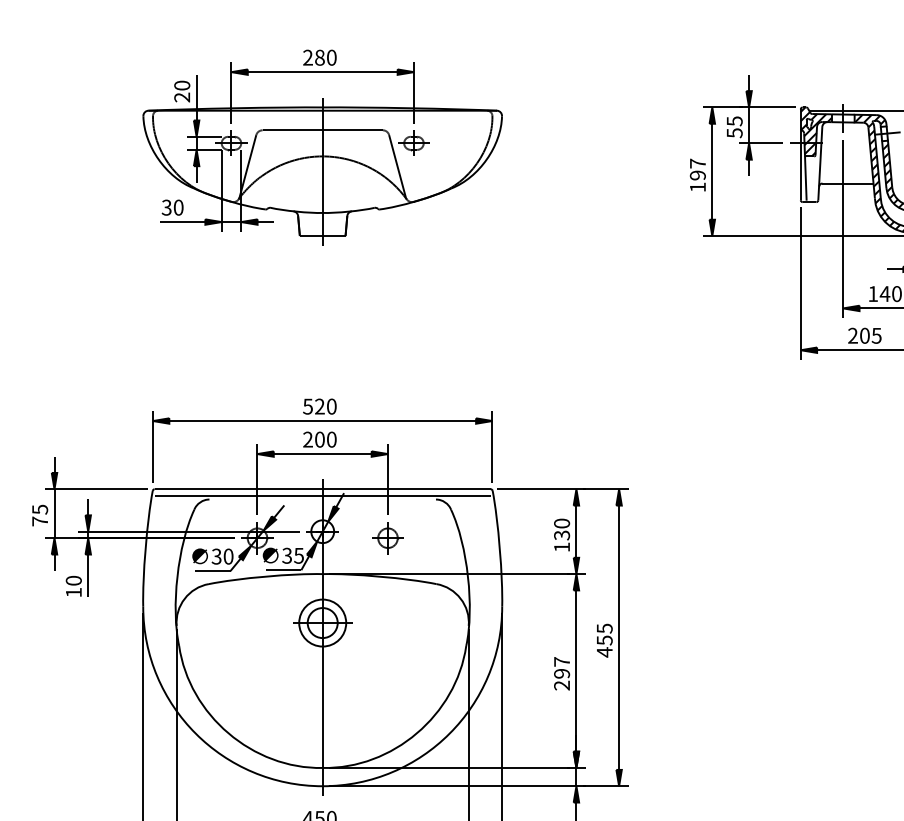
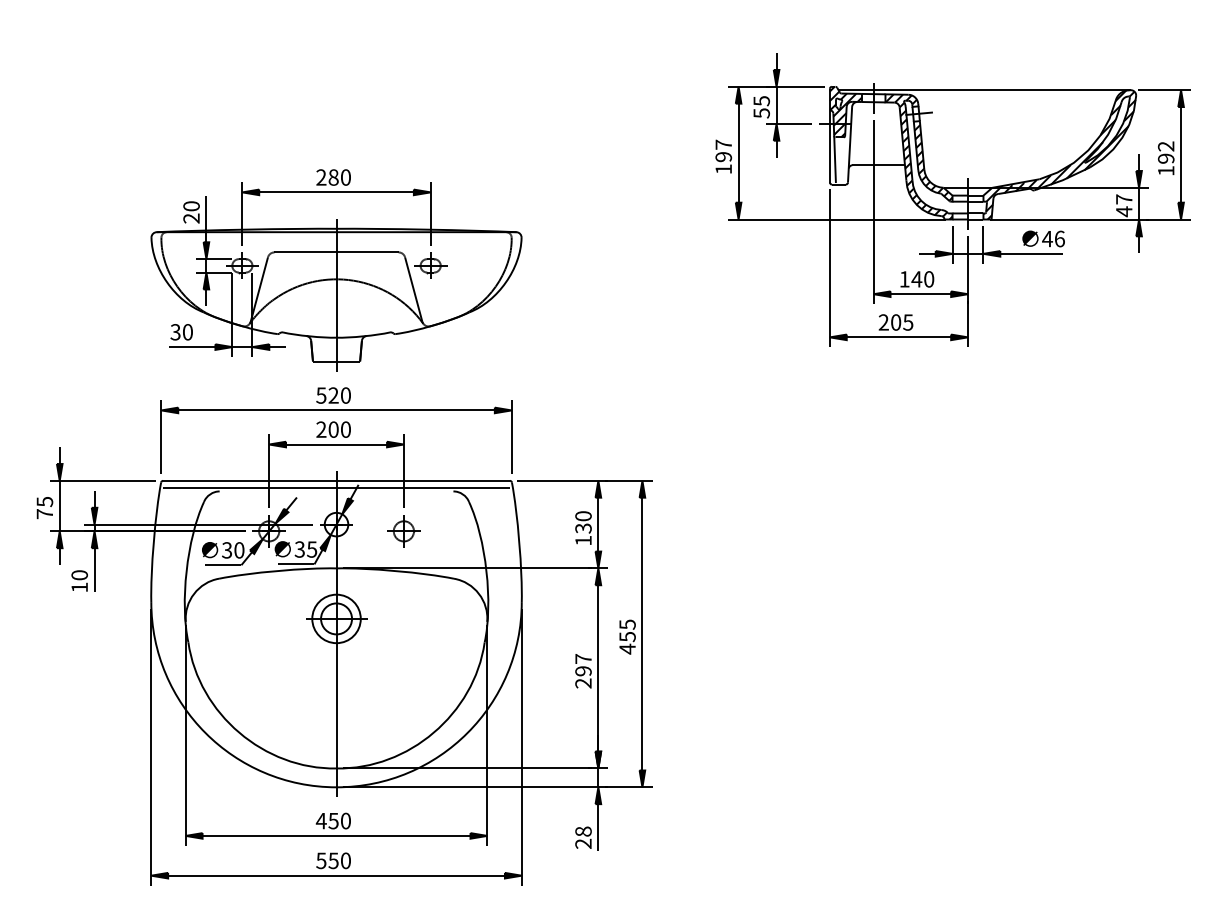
part: (322, 147) -> (336, 270), moved

